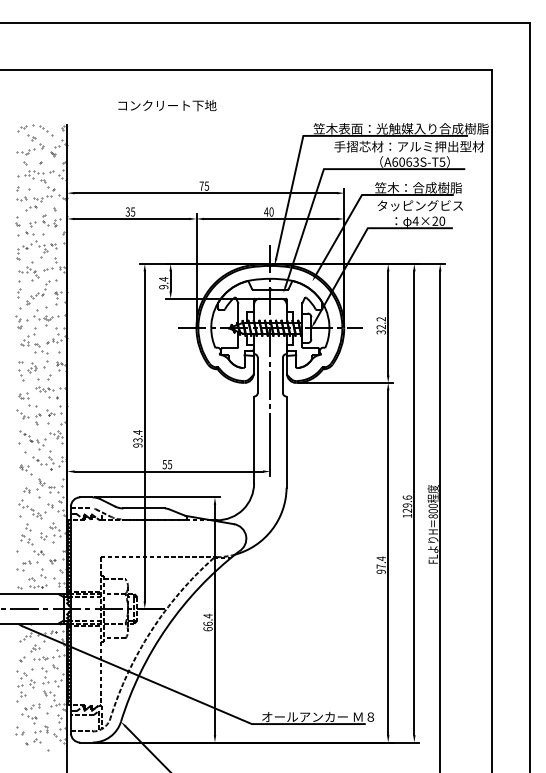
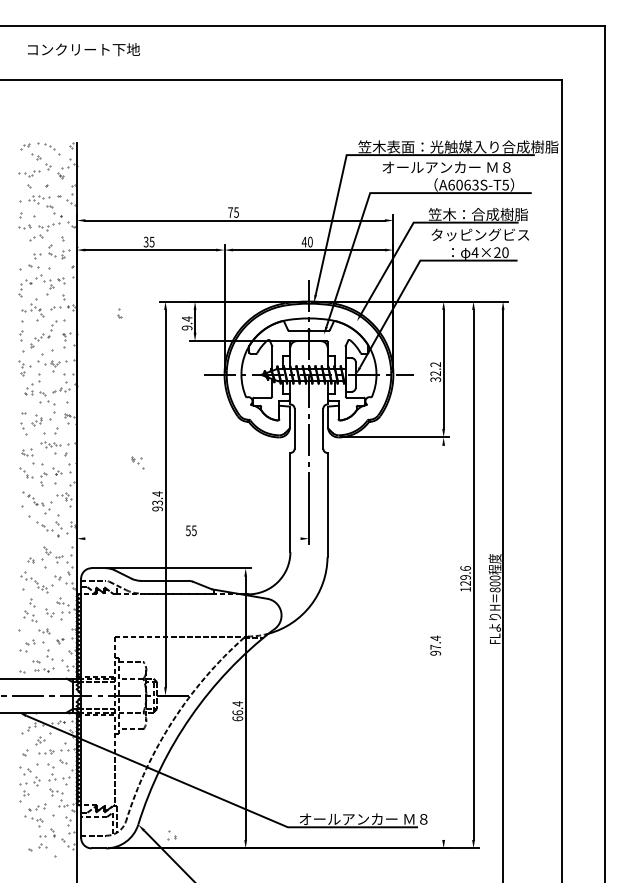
text: (167, 105) -> (84, 49), moved
text: (409, 146) -> (467, 167), 手摺芯材：アルミ押出型材 -> オールアンカー Ｍ８
part: (17, 221) -> (119, 313), moved
part: (25, 469) -> (137, 462), moved
line: (168, 471) -> (192, 538), removed
line: (388, 562) -> (443, 642), removed
part: (19, 730) -> (172, 834), moved

